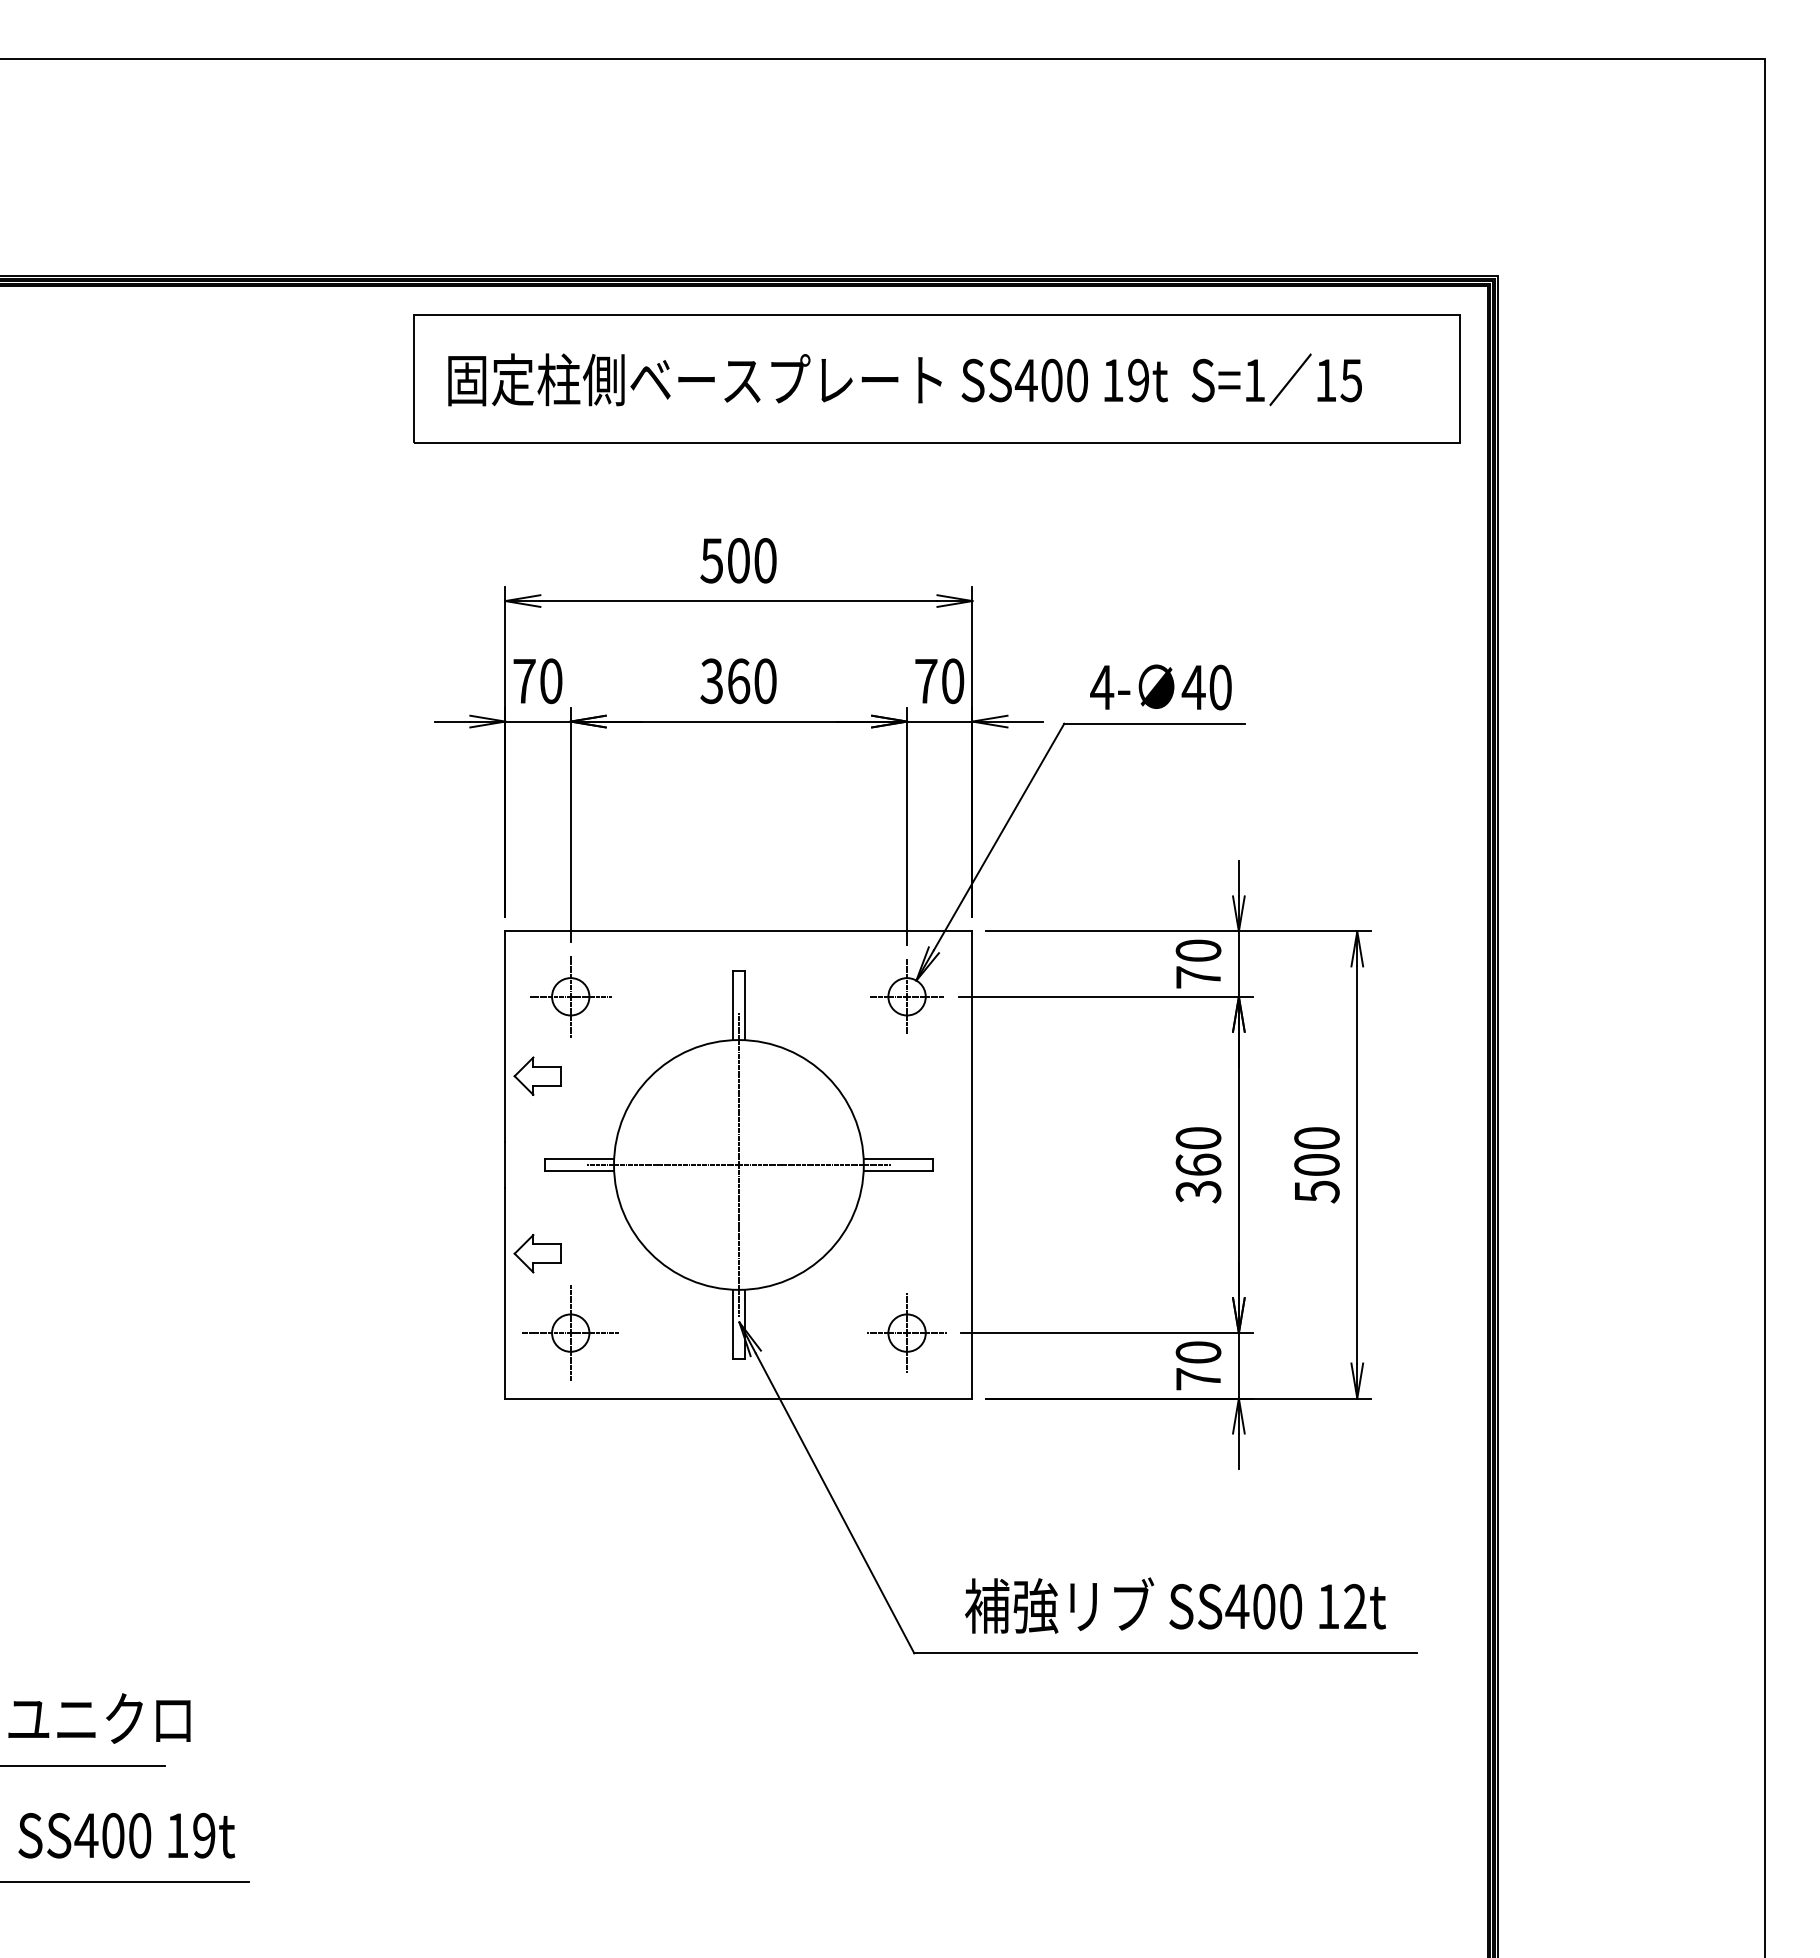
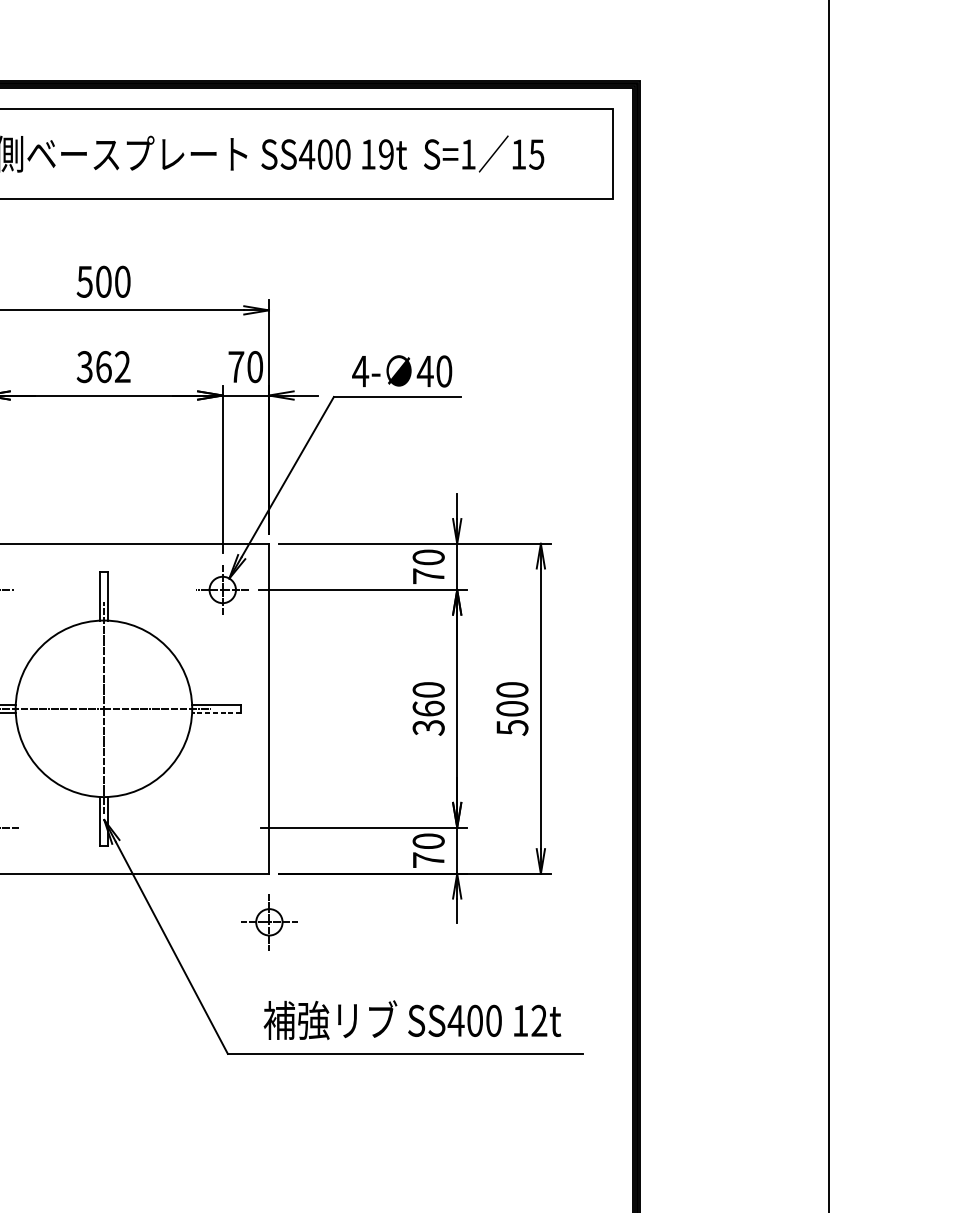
text: (765, 681) -> (122, 367), 360 -> 362
line: (898, 1170) -> (216, 712), solid -> dashed
part: (906, 1332) -> (268, 921), moved

